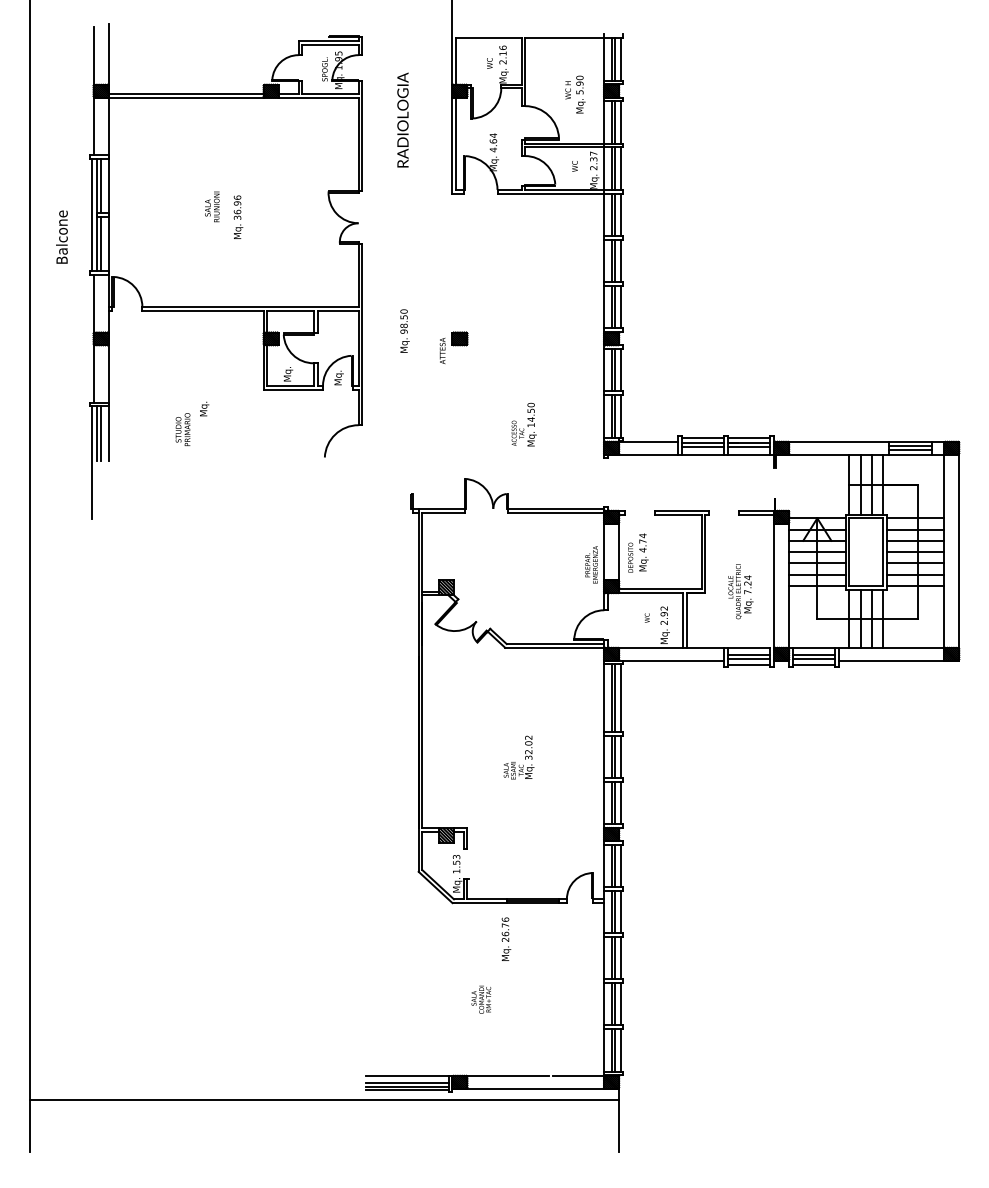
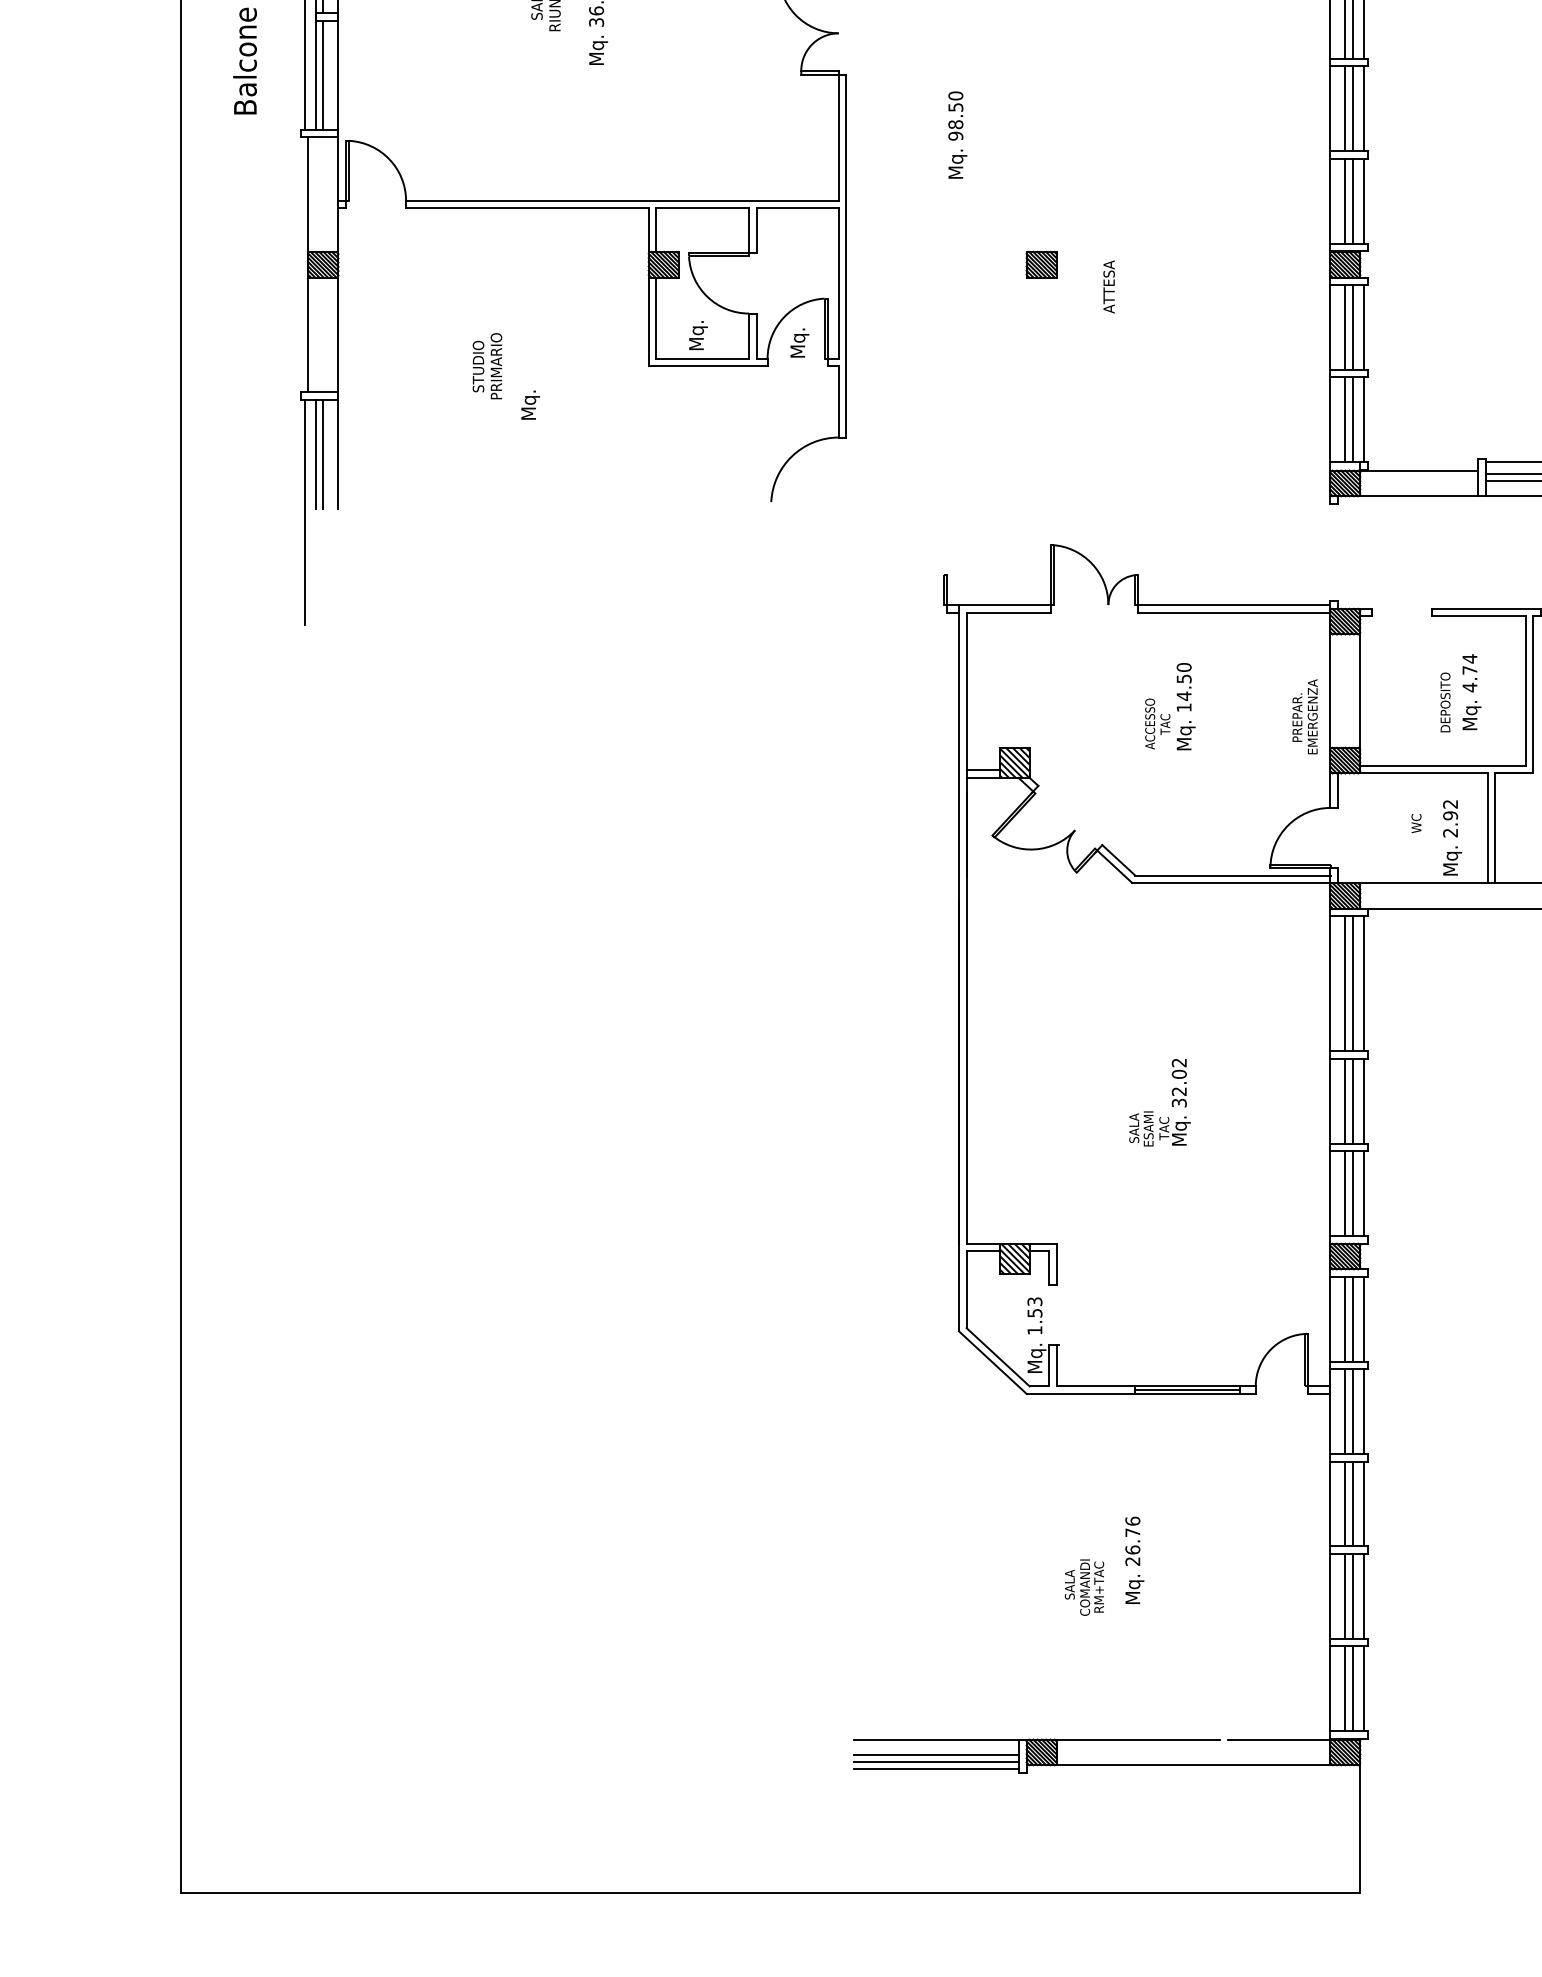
text: (404, 330) -> (956, 133), moved
text: (442, 350) -> (1108, 285), moved
text: (523, 424) -> (1168, 706), moved
text: (182, 429) -> (486, 366), moved
text: (638, 552) -> (1461, 692), moved
text: (506, 938) -> (1134, 1558), moved
line: (324, 1100) -> (770, 1893), moved

